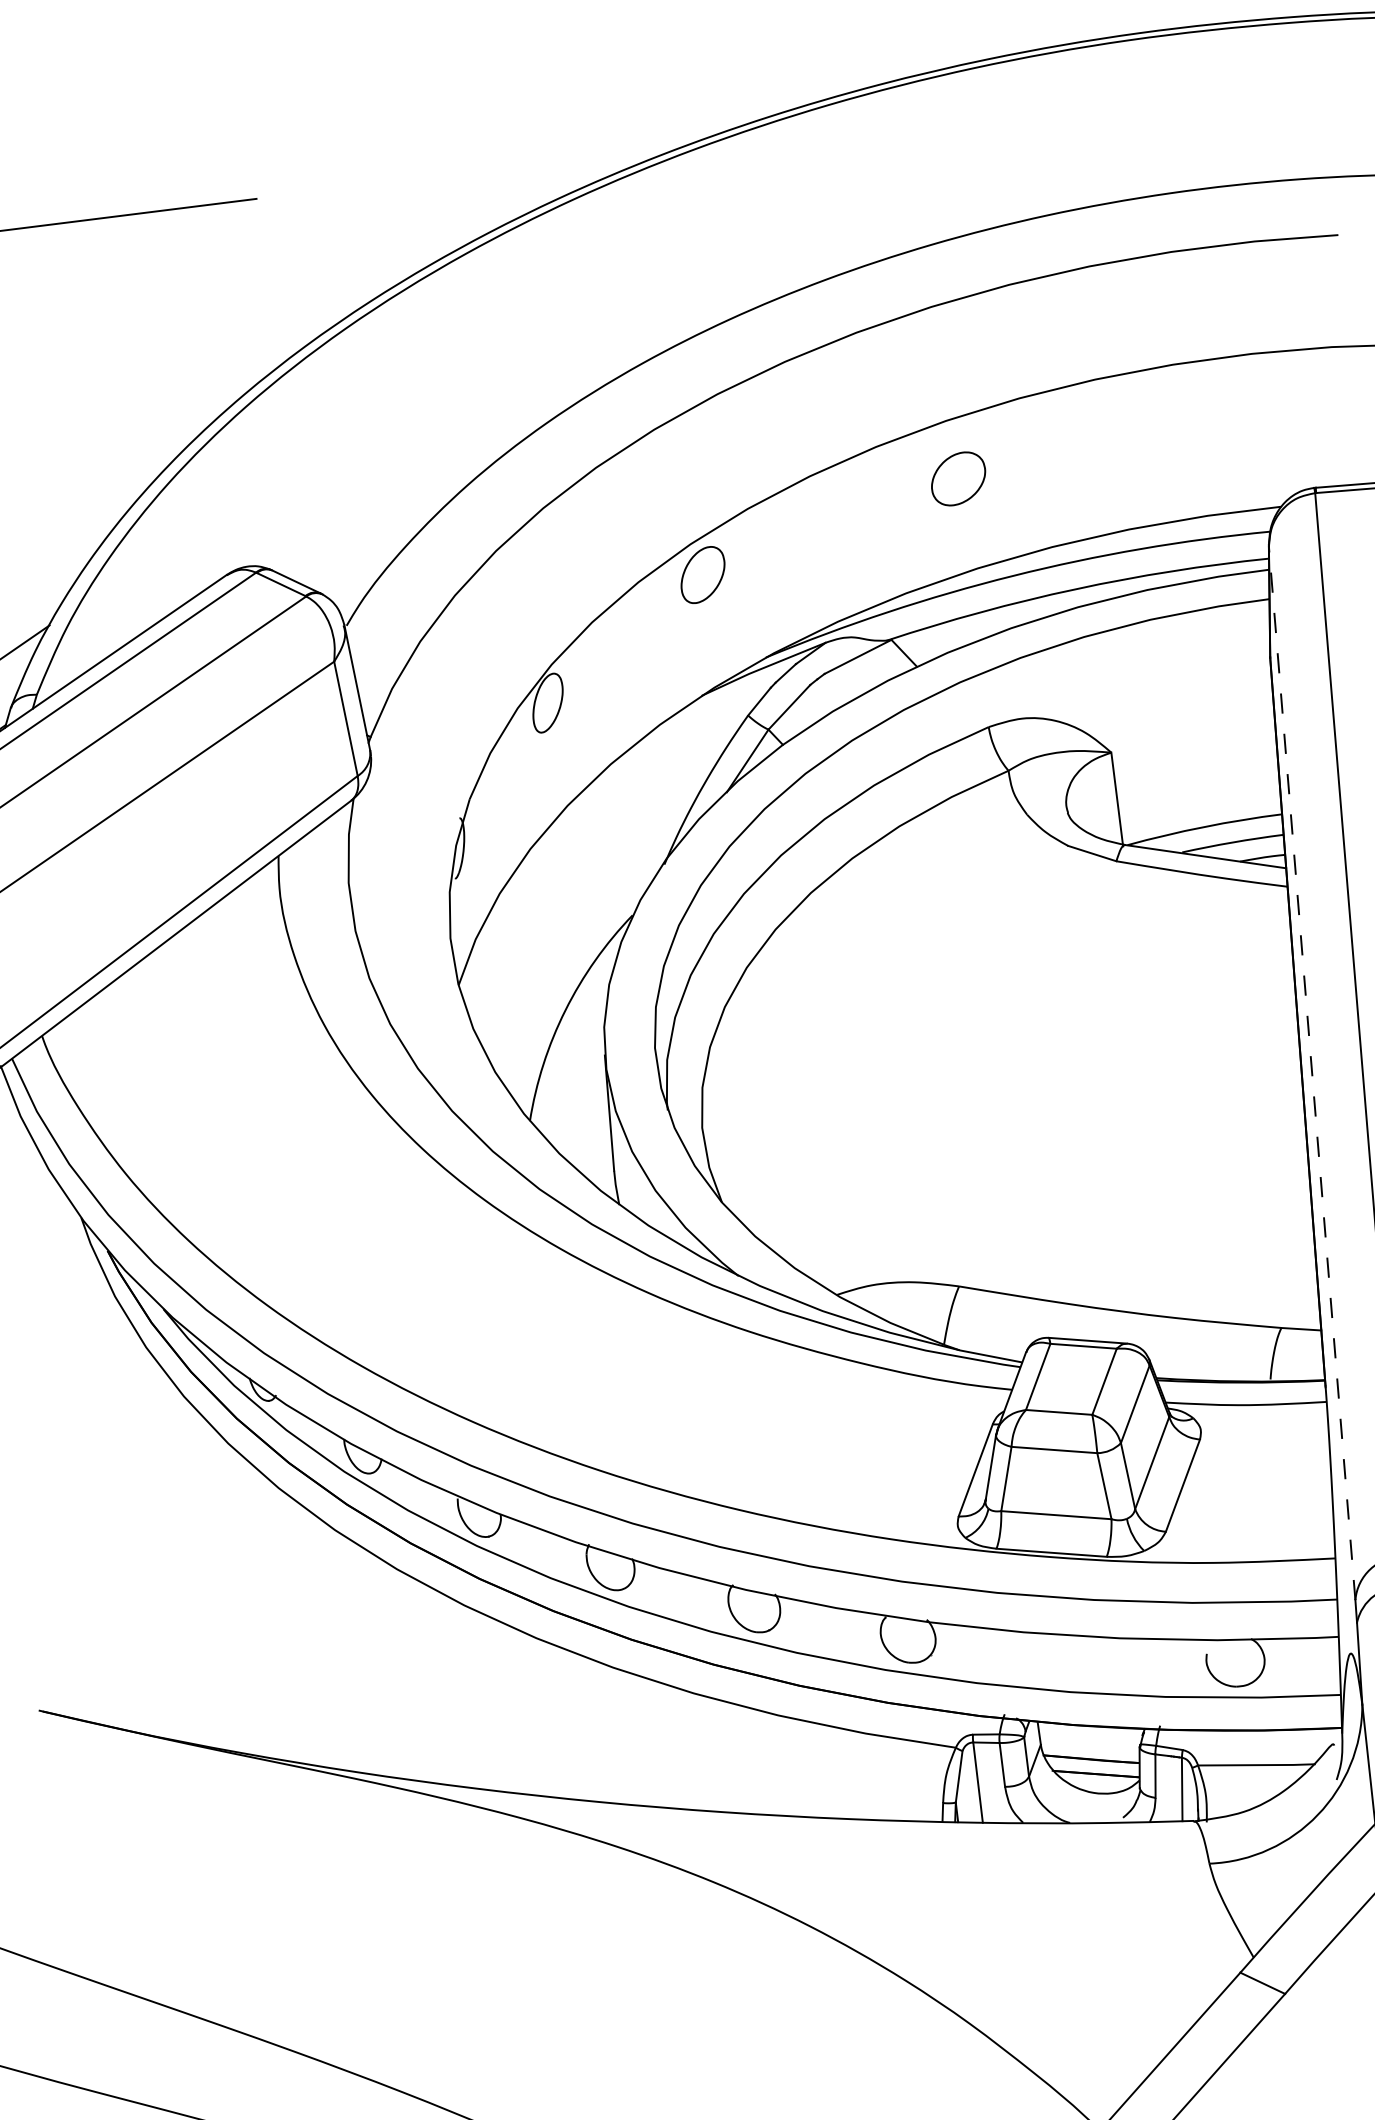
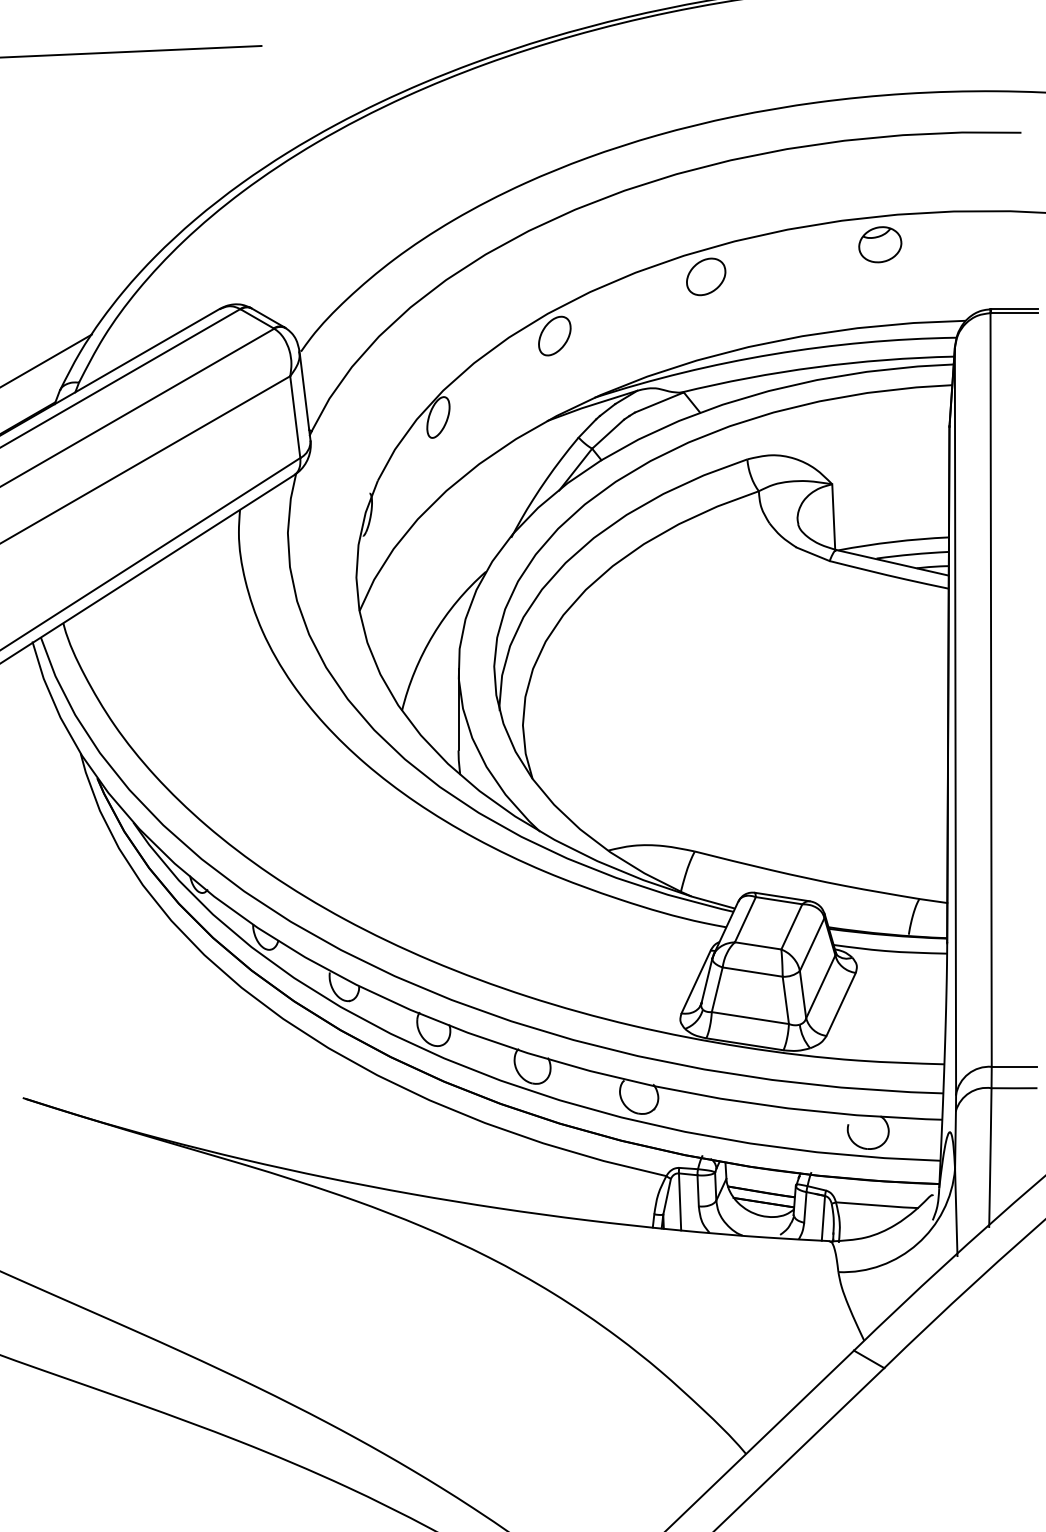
part: (1152, 408) -> (880, 244), added
part: (958, 478) -> (706, 276), moved
line: (1312, 1073) -> (955, 721), dashed -> solid

